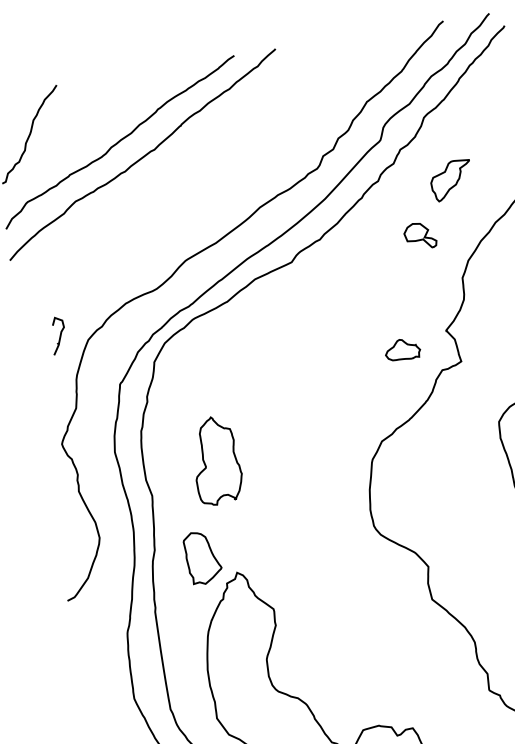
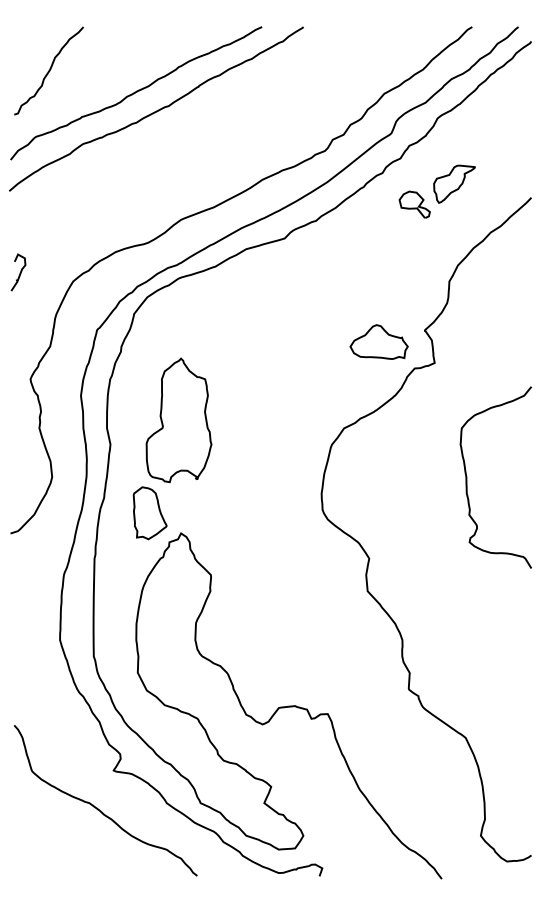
part: (419, 235) -> (414, 204), moved
curve: (59, 335) -> (19, 272), moved
part: (401, 349) -> (378, 341), size x1.67
part: (215, 460) -> (178, 420), size x1.43

